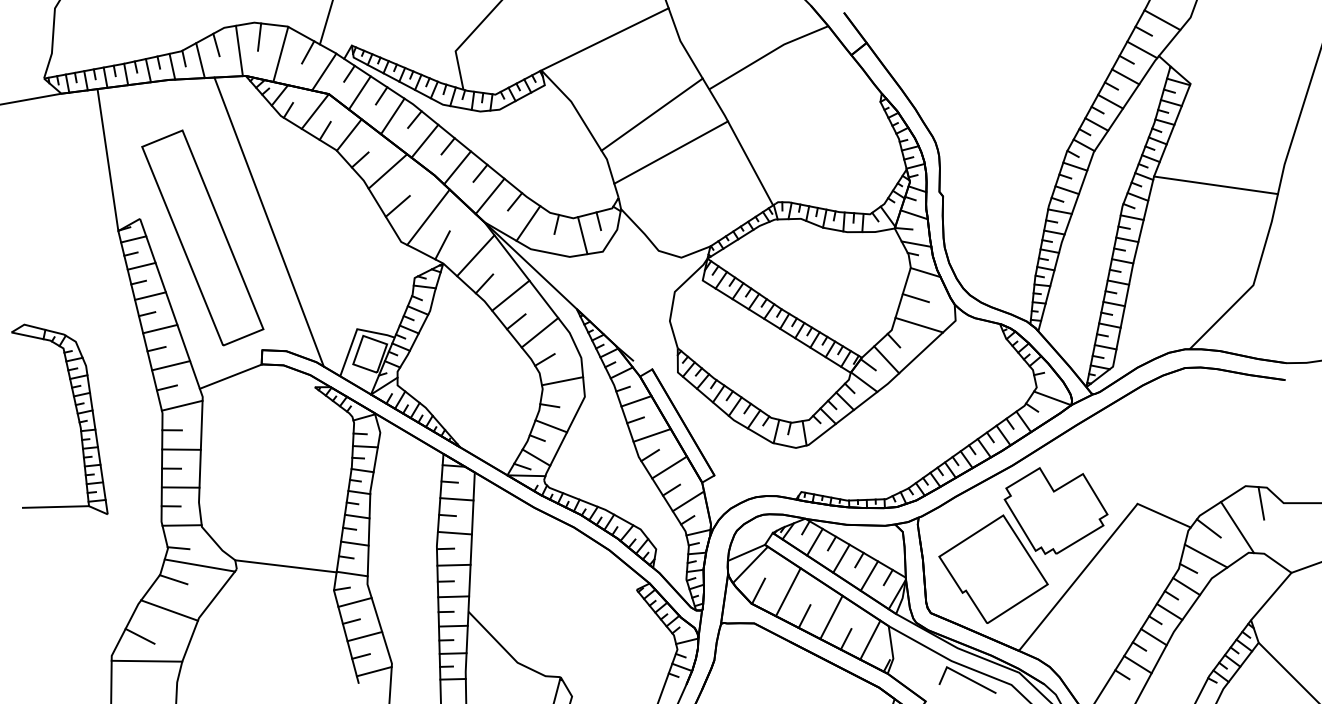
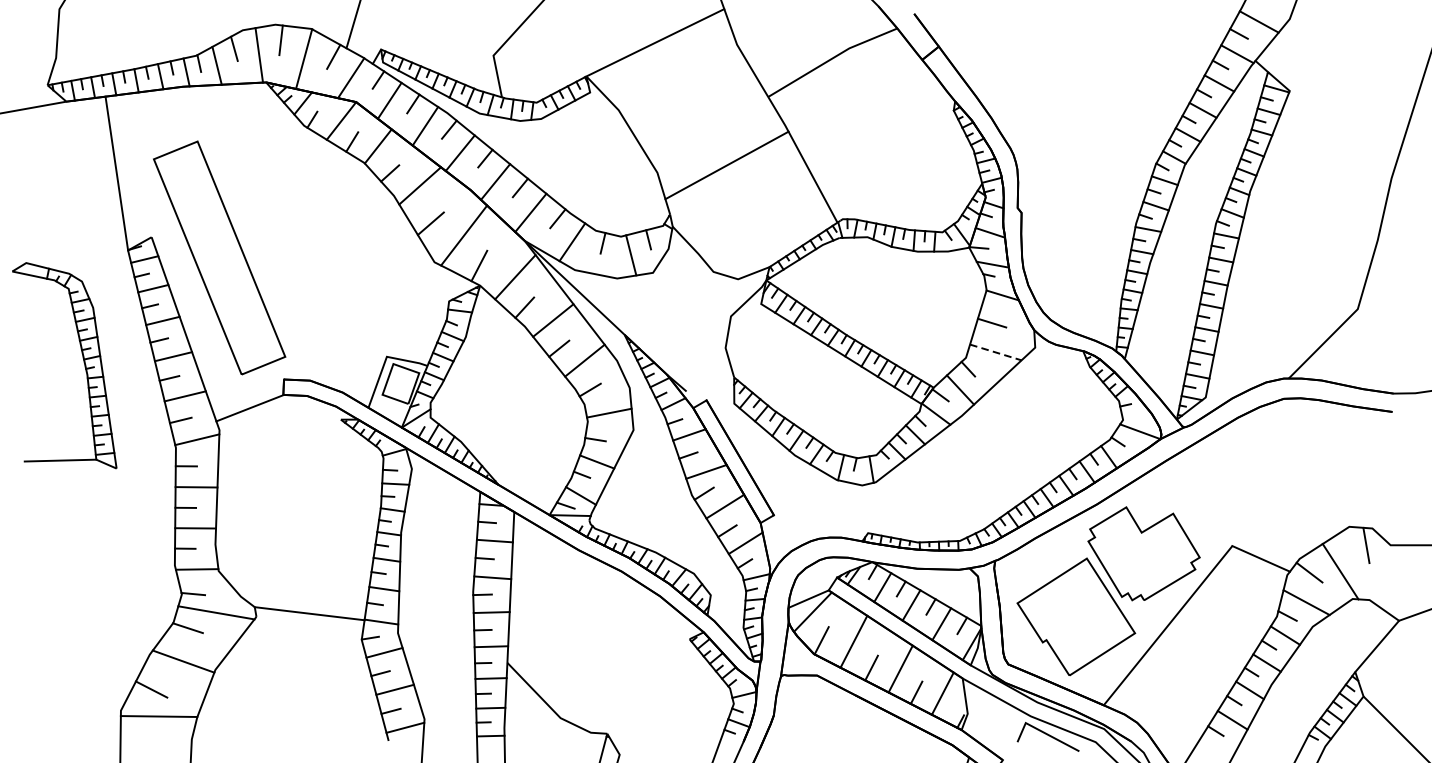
line: (651, 114) -> (705, 124), removed
line: (1215, 185) -> (1316, 201), removed
line: (268, 221) -> (290, 240), removed
line: (919, 325) -> (996, 352), solid -> dashed
part: (76, 414) -> (82, 360), moved

